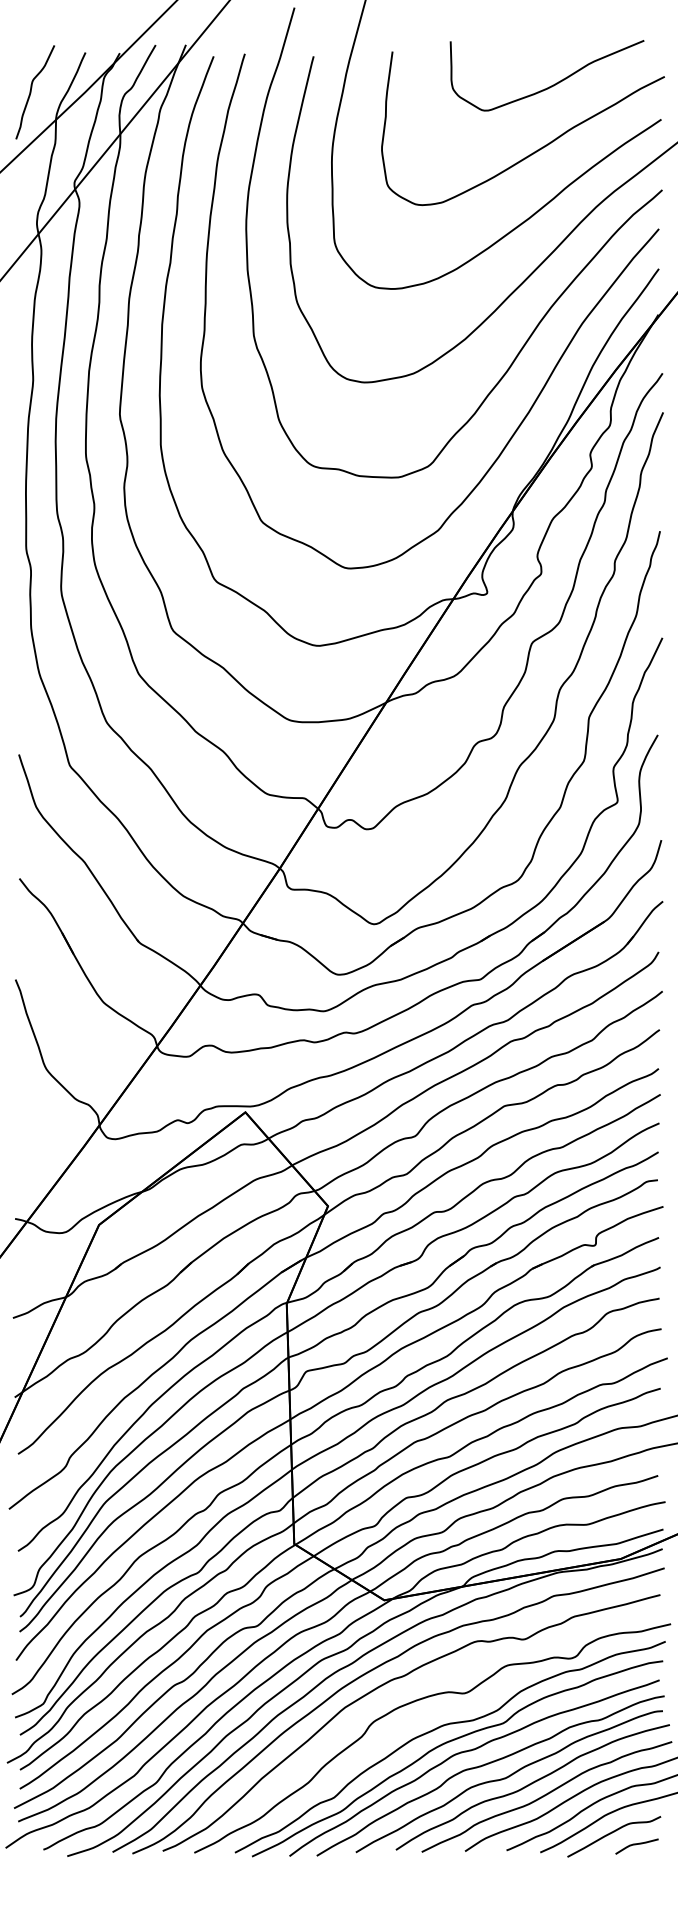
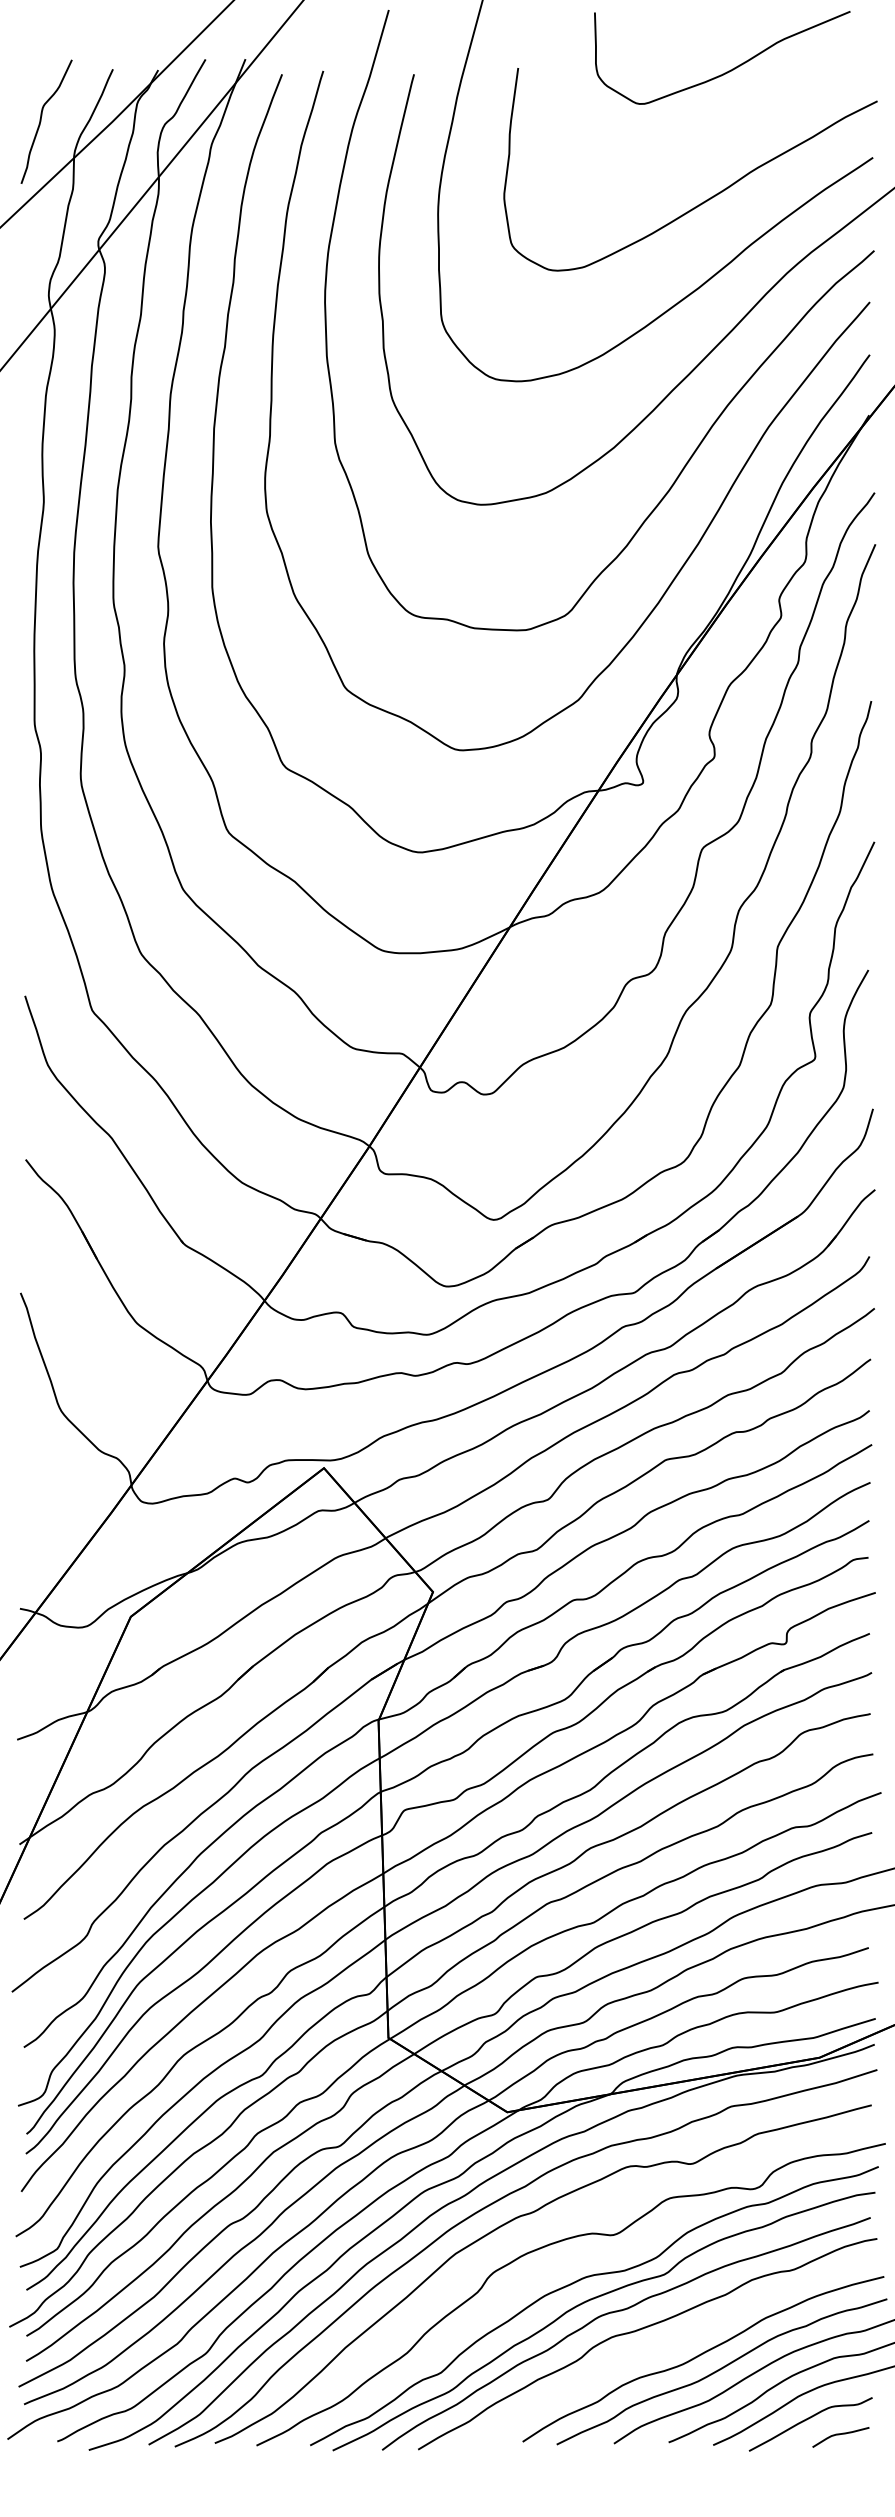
curve: (551, 85) -> (728, 70), moved
curve: (507, 1778) -> (669, 2347), removed

